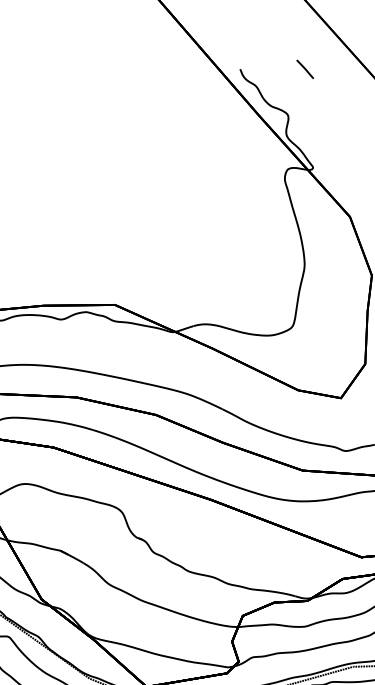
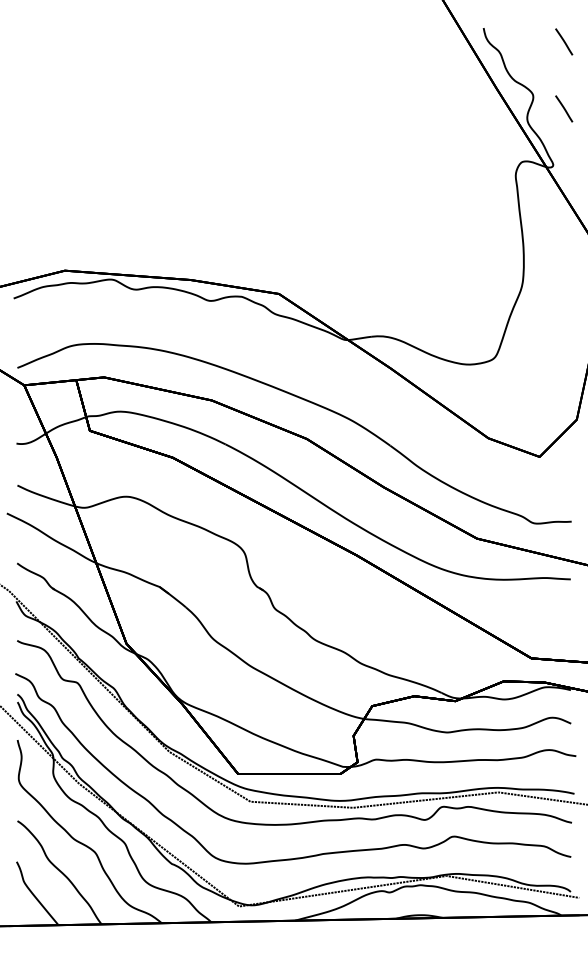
line: (314, 121) -> (564, 108), added

